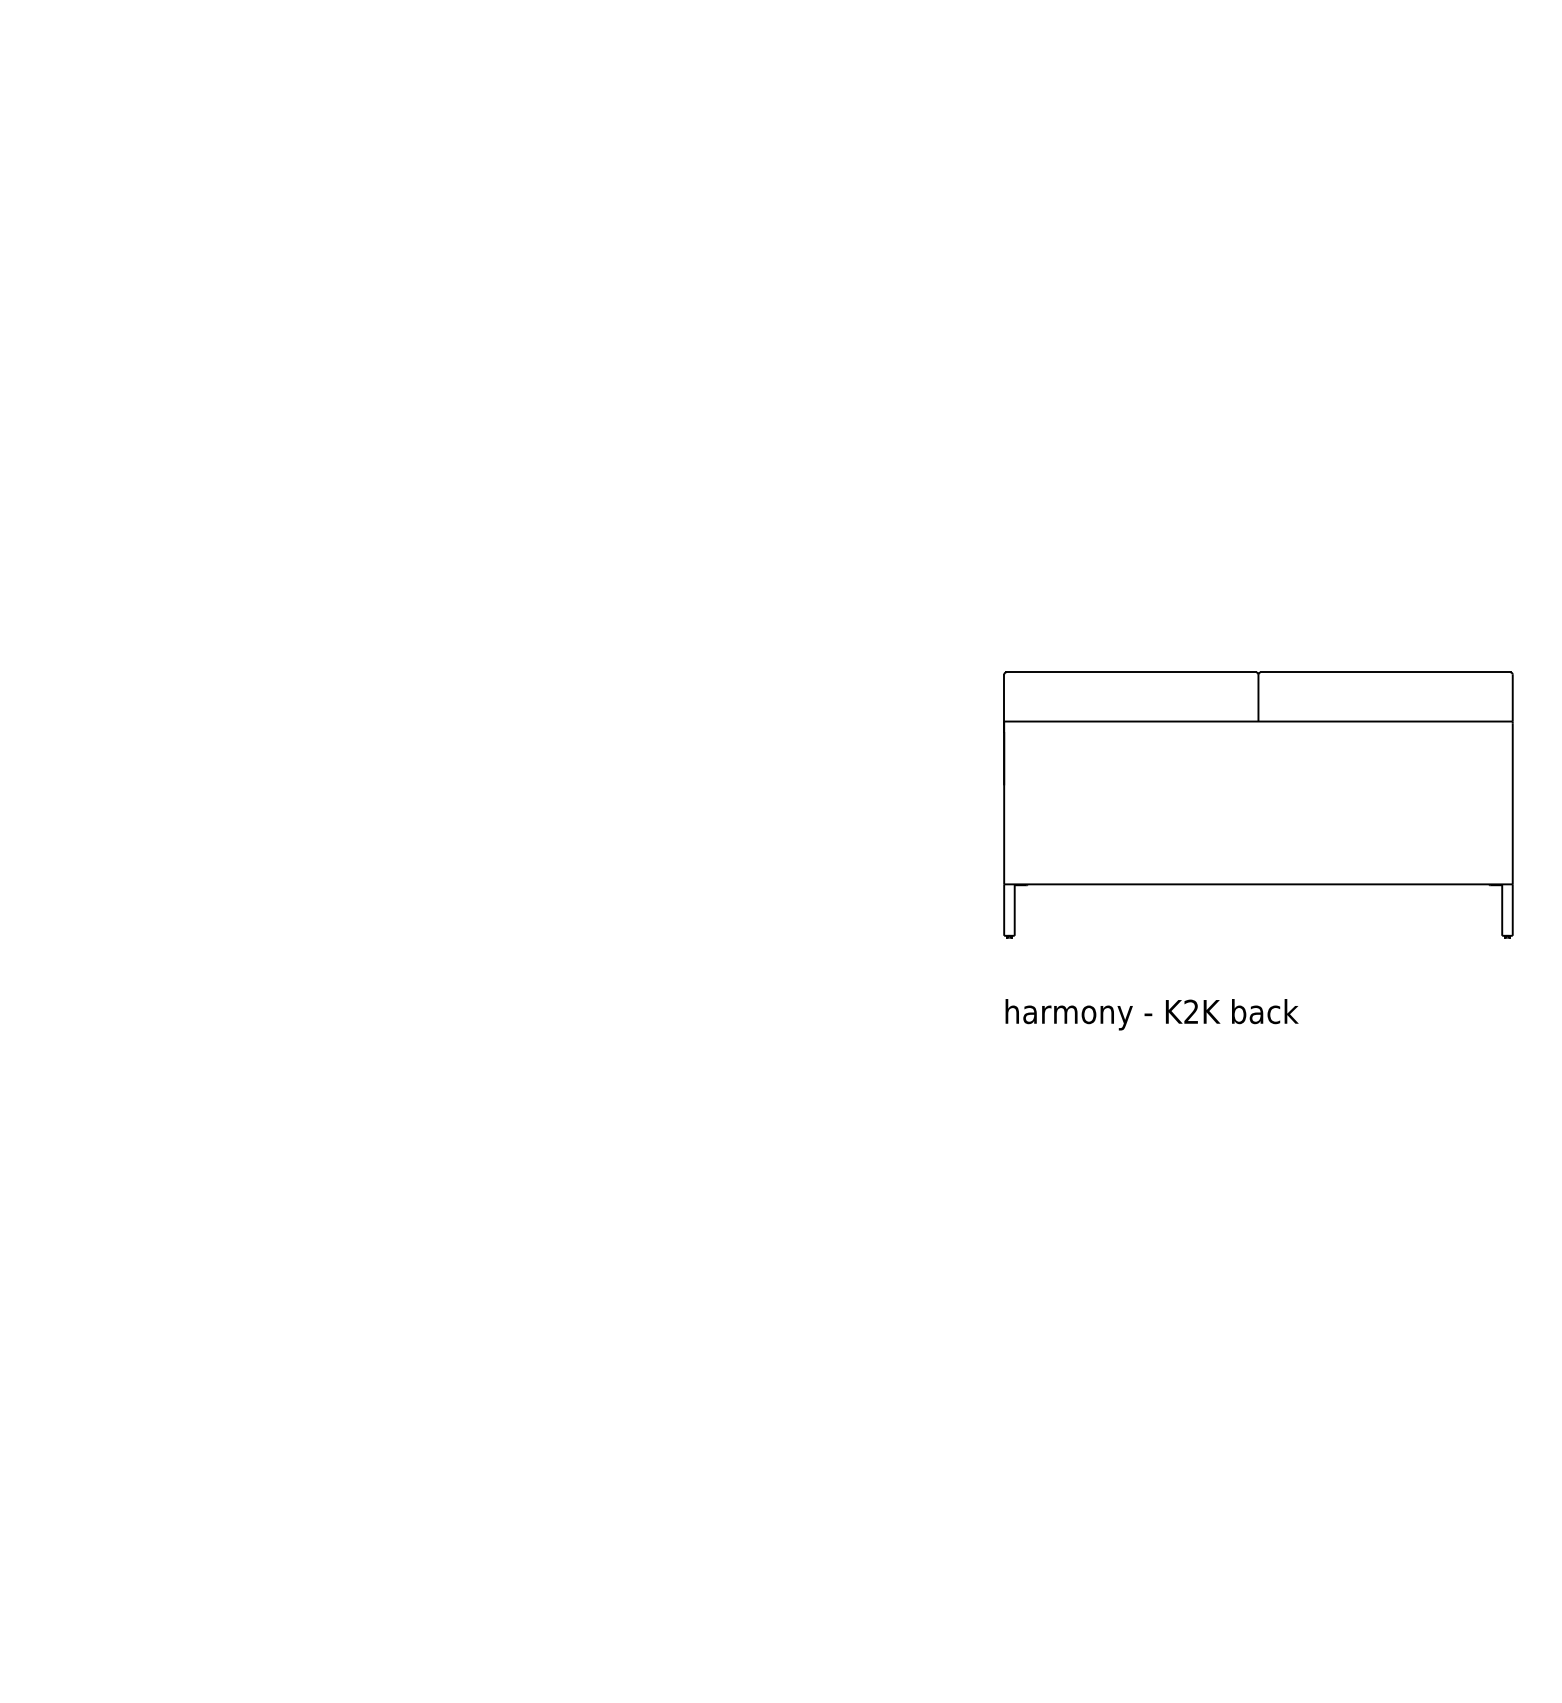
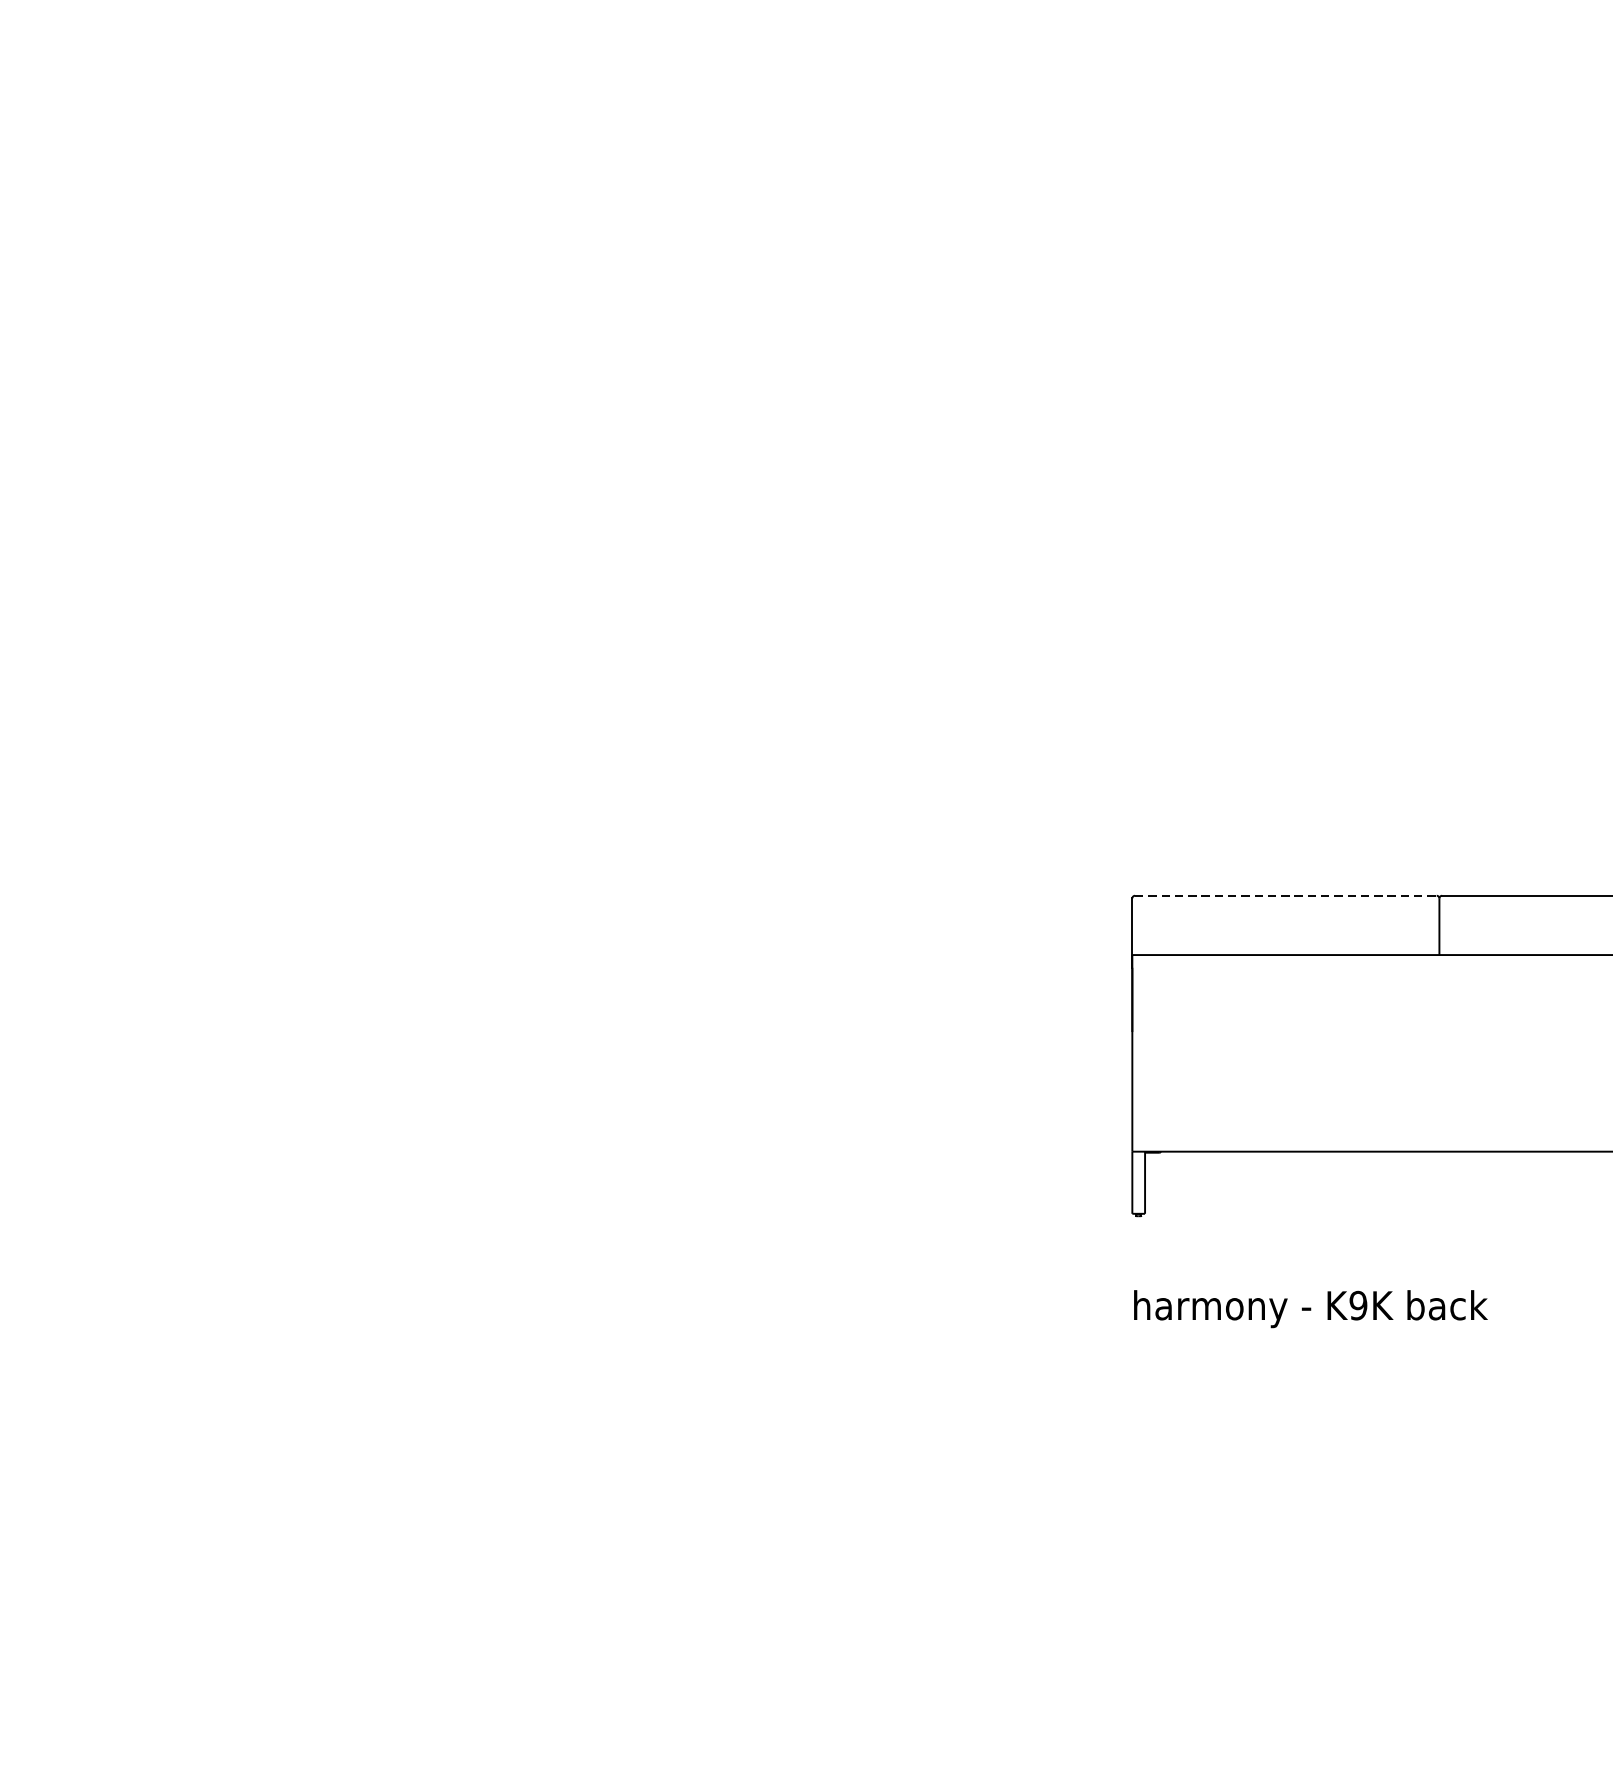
line: (1131, 672) -> (1286, 895), solid -> dashed
text: (1191, 1011) -> (1358, 1305), K2K -> K9K

